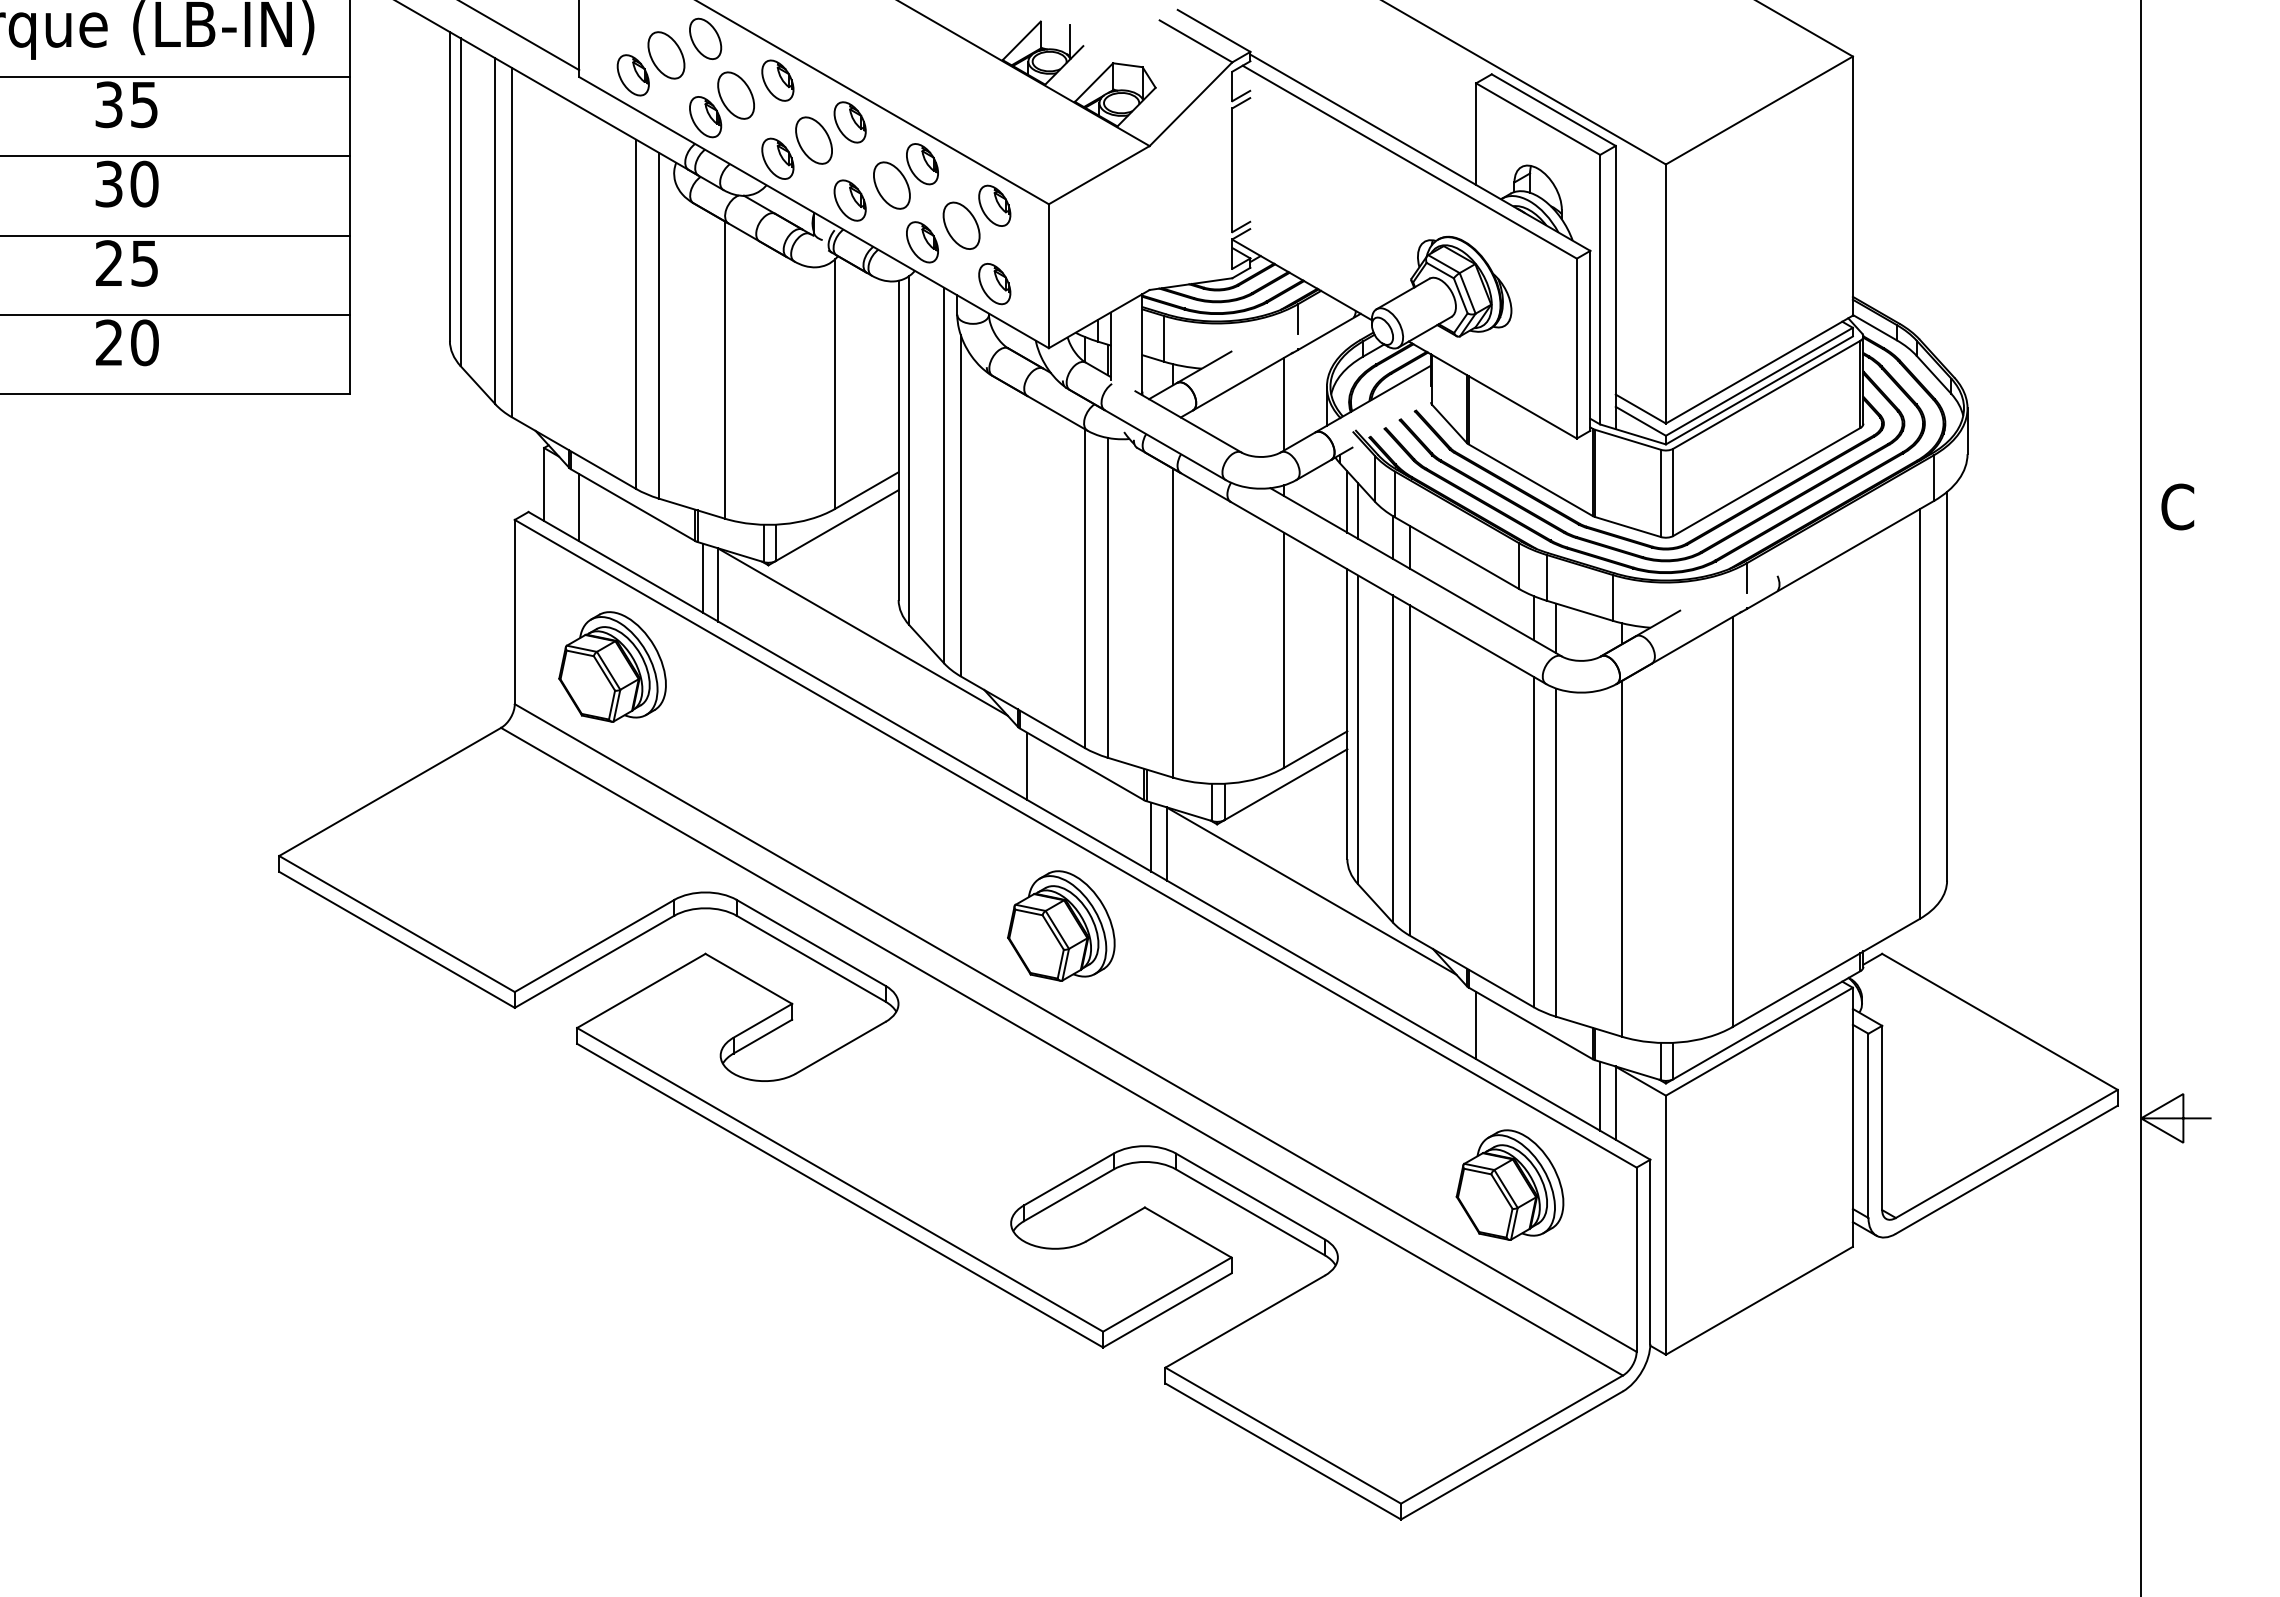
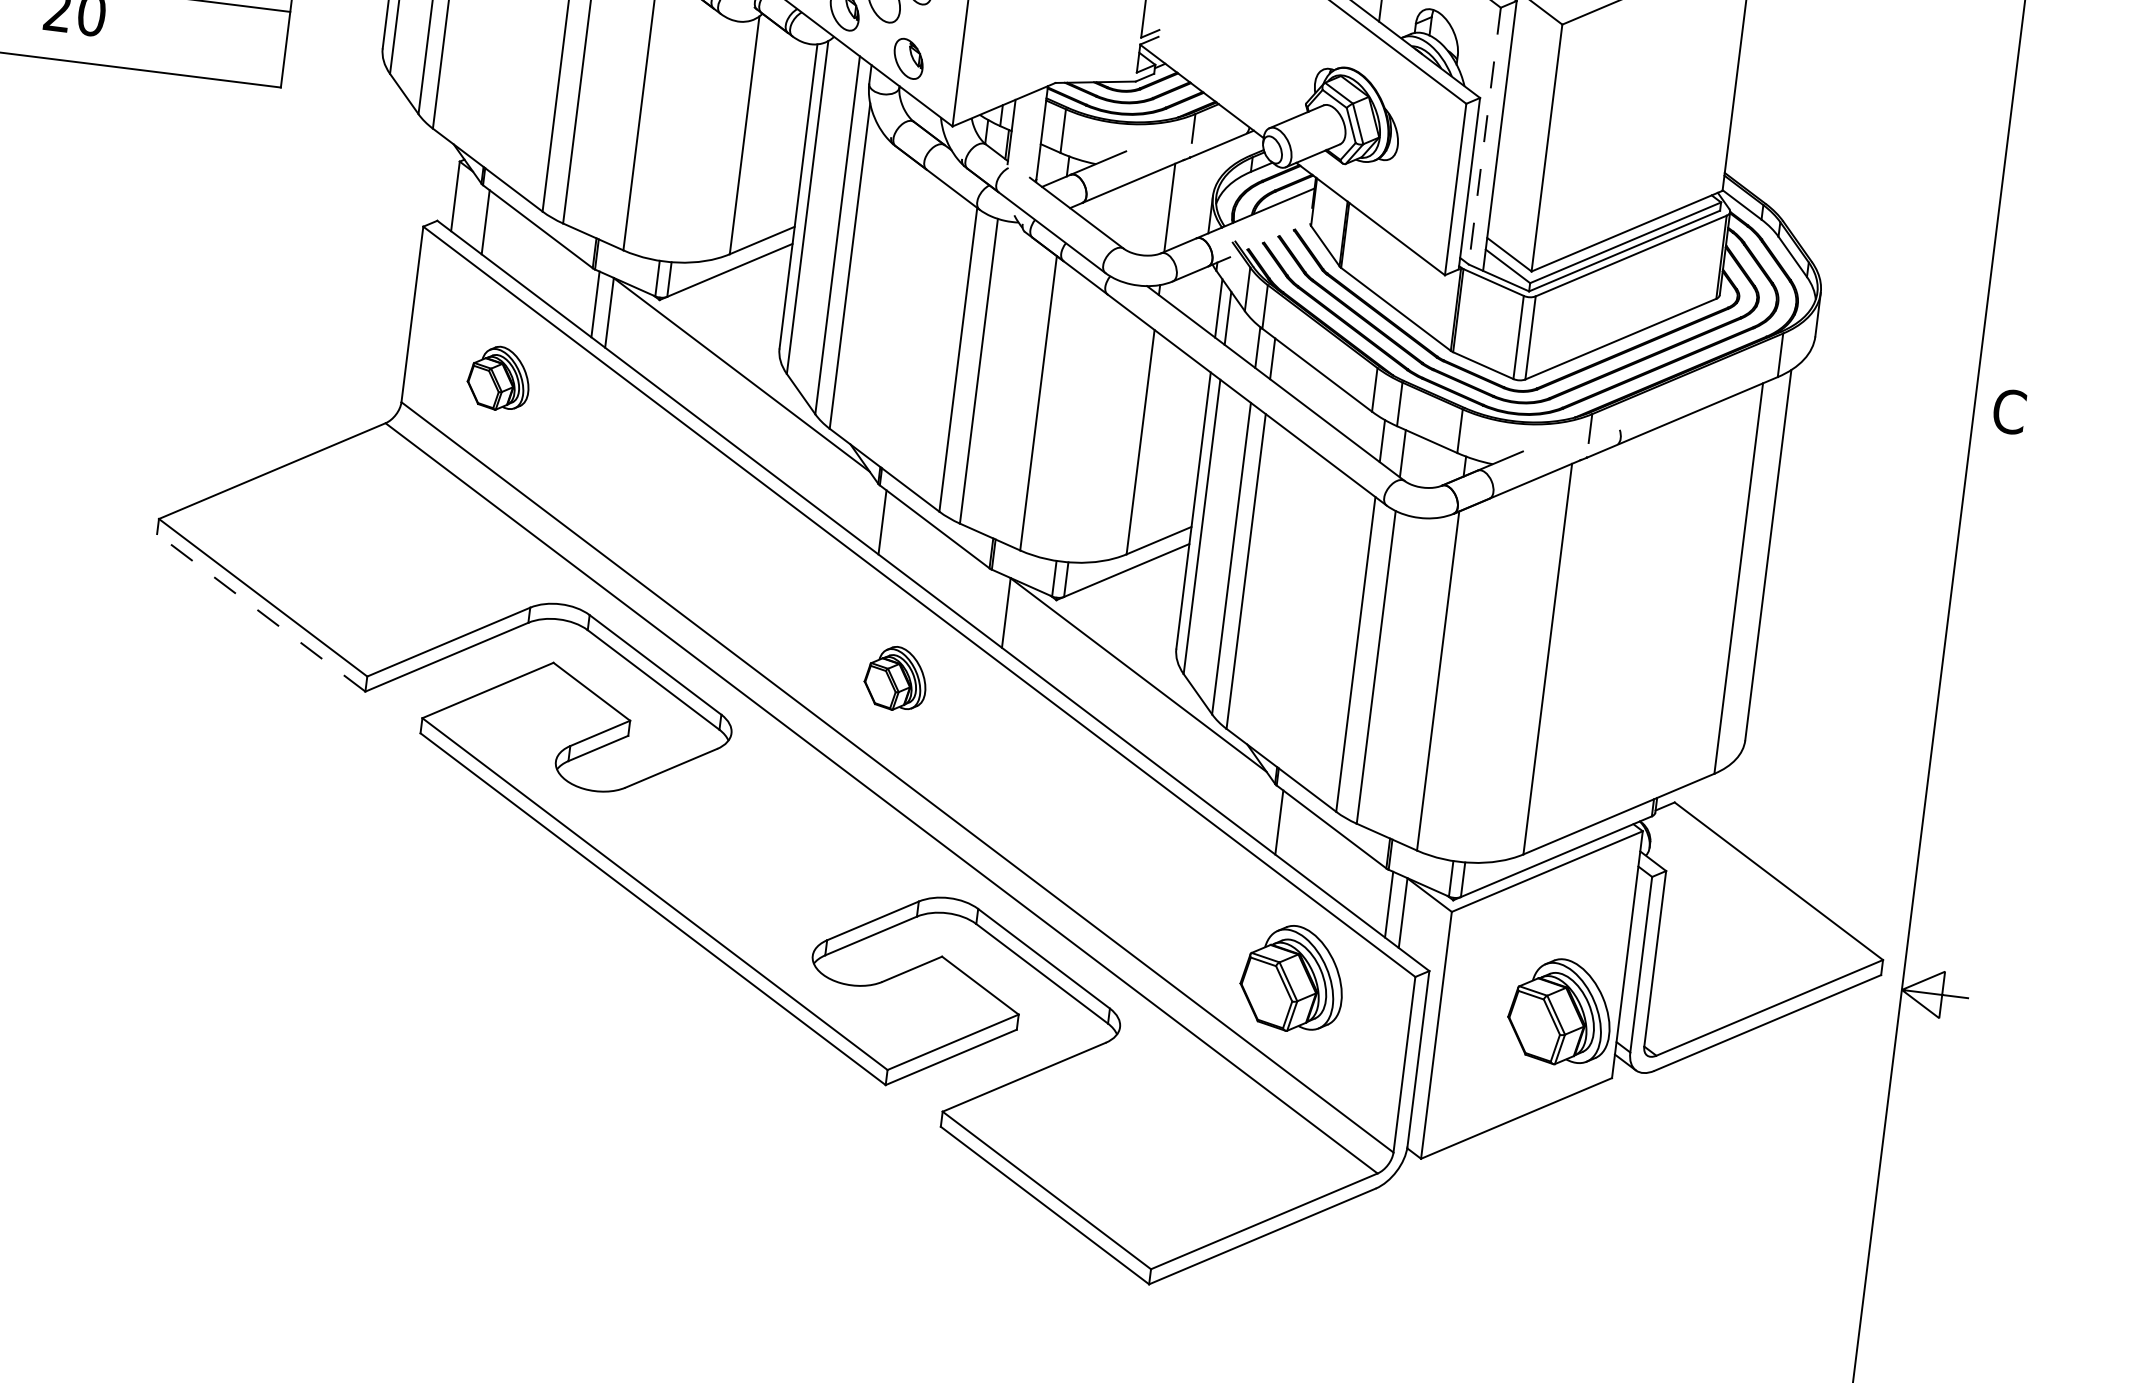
line: (1600, 289) -> (1485, 135), solid -> dashed
part: (612, 666) -> (499, 377), size x0.6
line: (1151, 836) -> (992, 603), removed
part: (1061, 925) -> (896, 678), size x0.6
line: (396, 939) -> (260, 612), solid -> dashed
part: (1790, 1184) -> (1559, 1011), added

